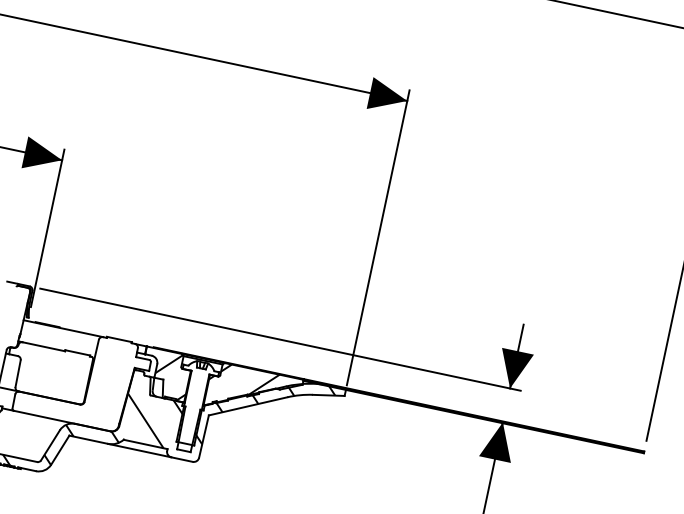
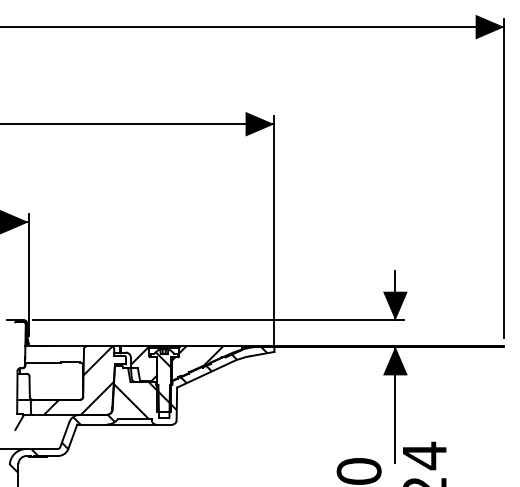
hatch: (83, 378) -> (78, 380), added
hatch: (193, 399) -> (163, 378), added

